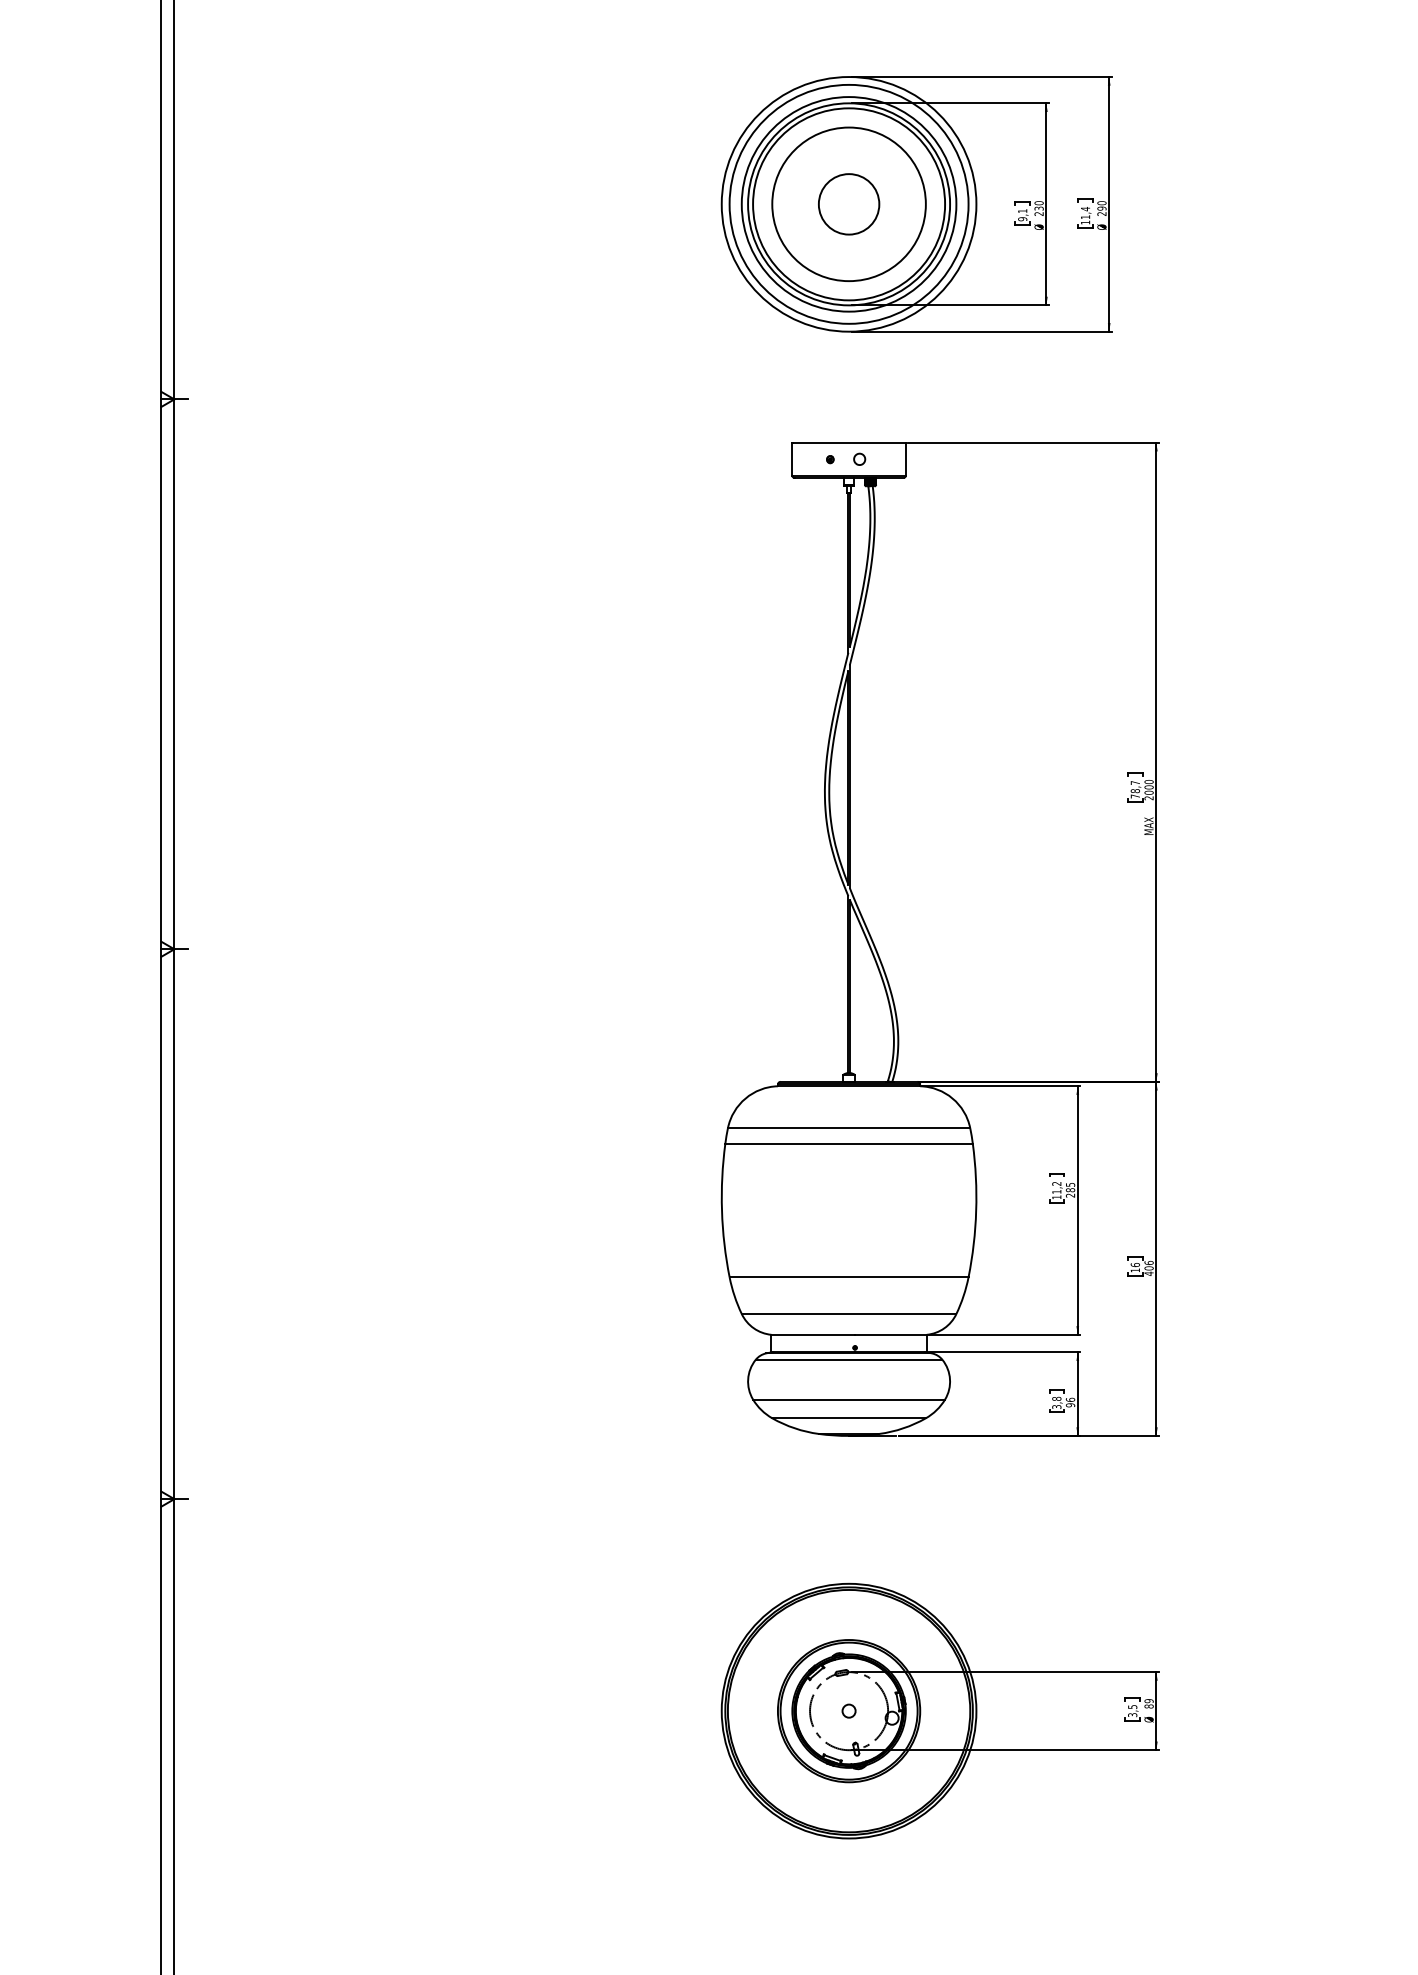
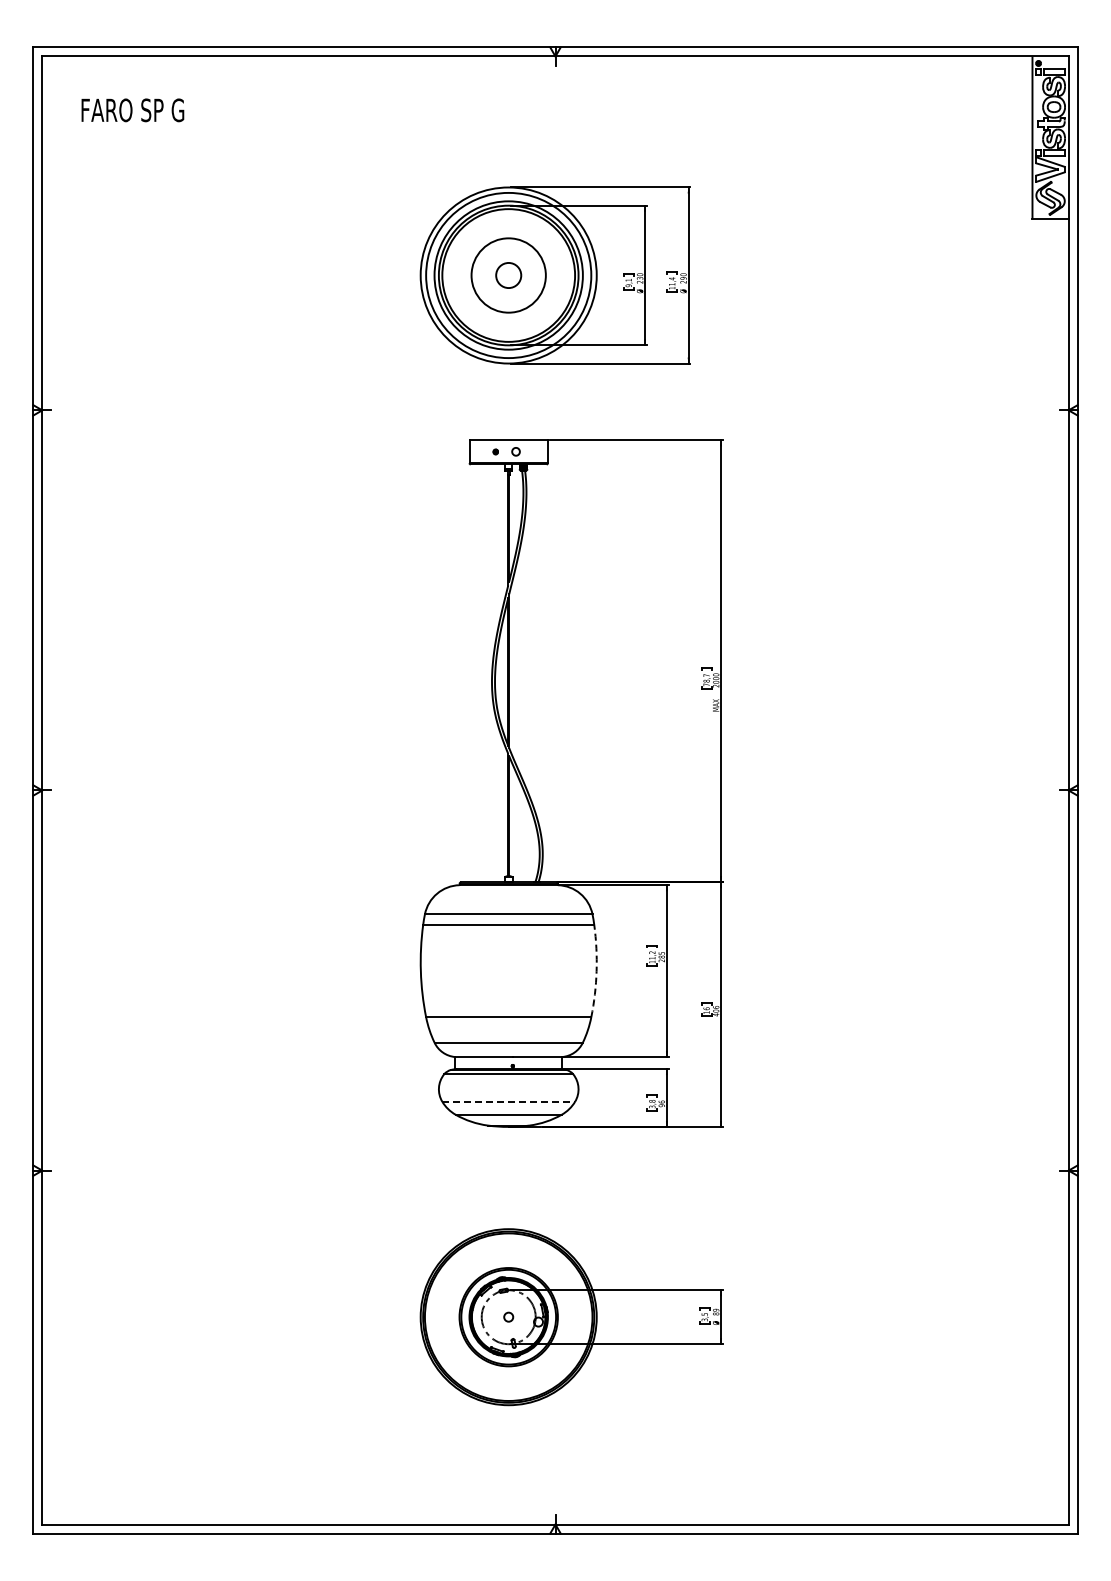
circle: (848, 204) -> (508, 275), size x0.6
circle: (848, 204) -> (508, 275), size x0.7
arc: (976, 1211) -> (596, 971), solid -> dashed
line: (850, 1399) -> (509, 1101), solid -> dashed

